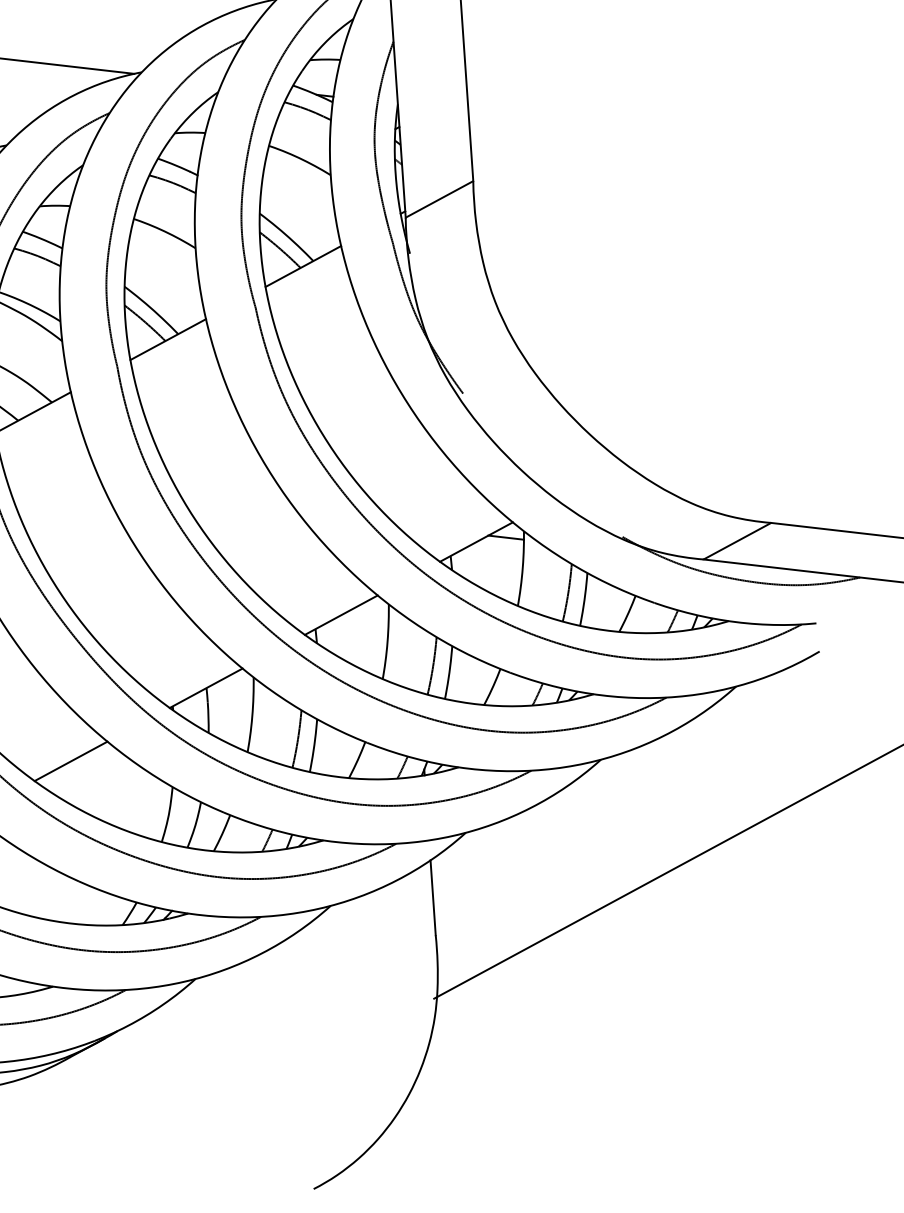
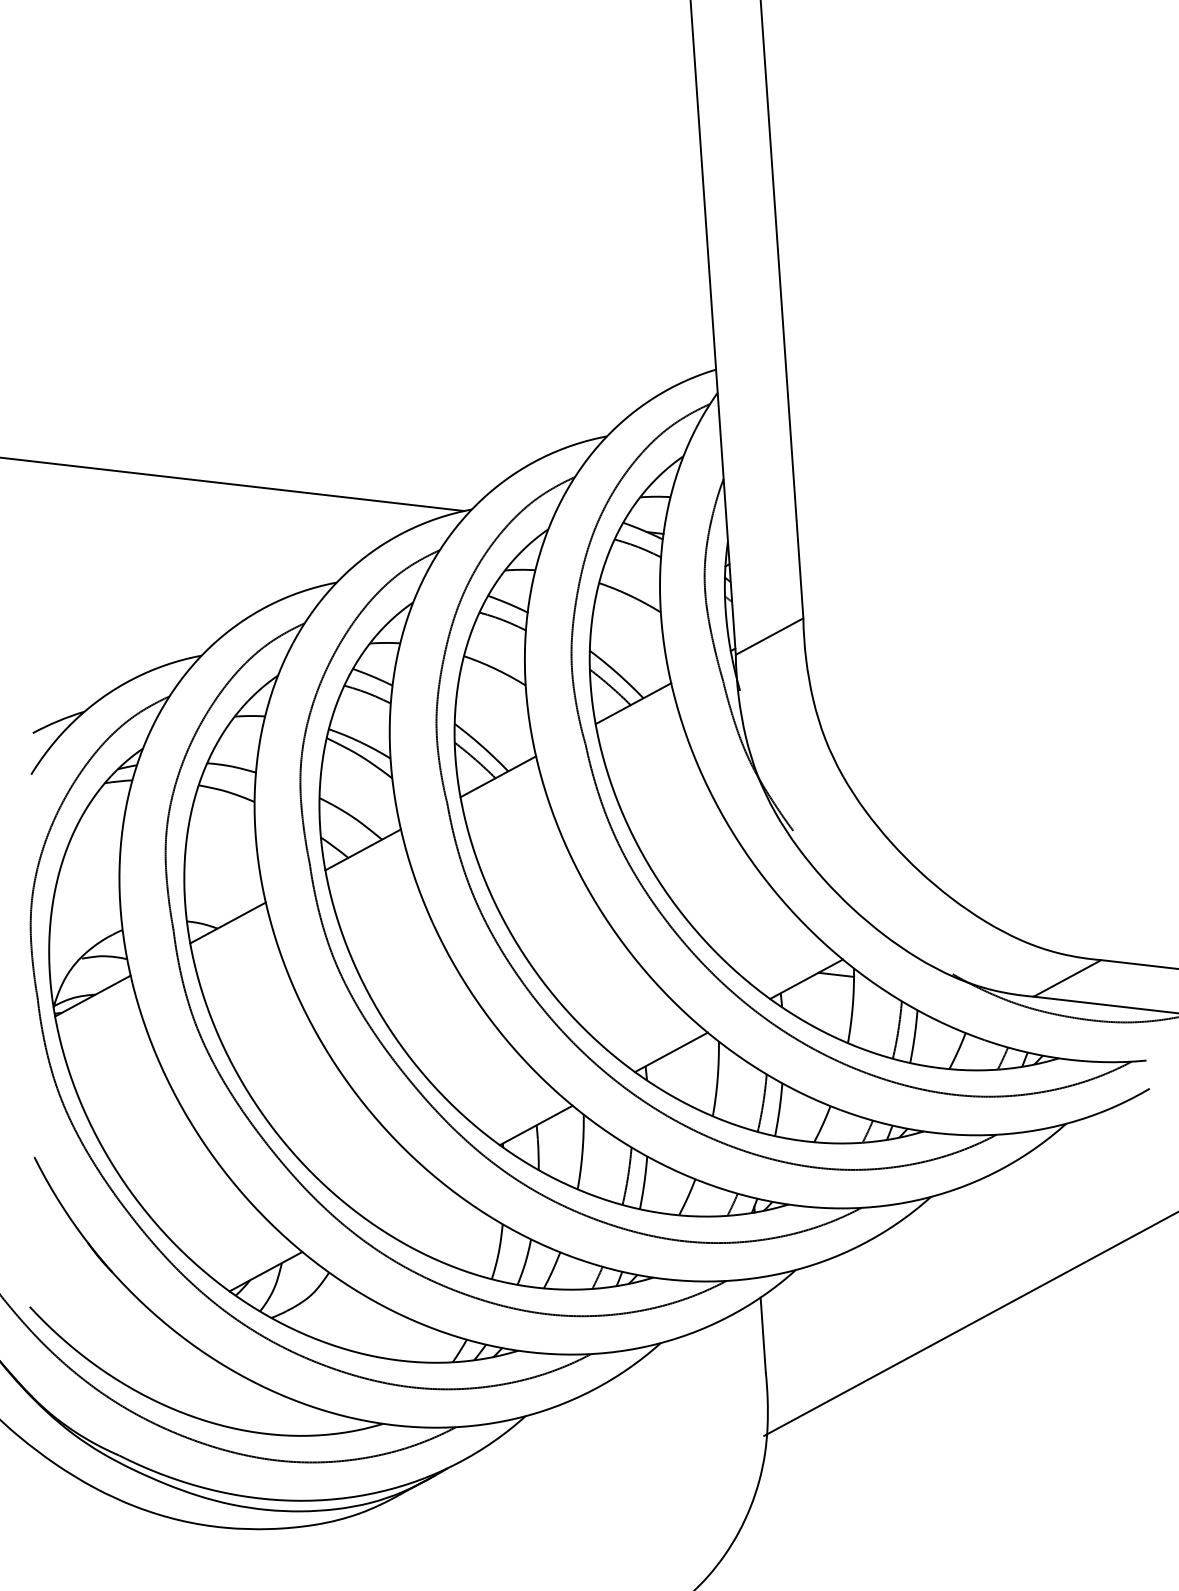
line: (70, 761) -> (400, 1198), removed

